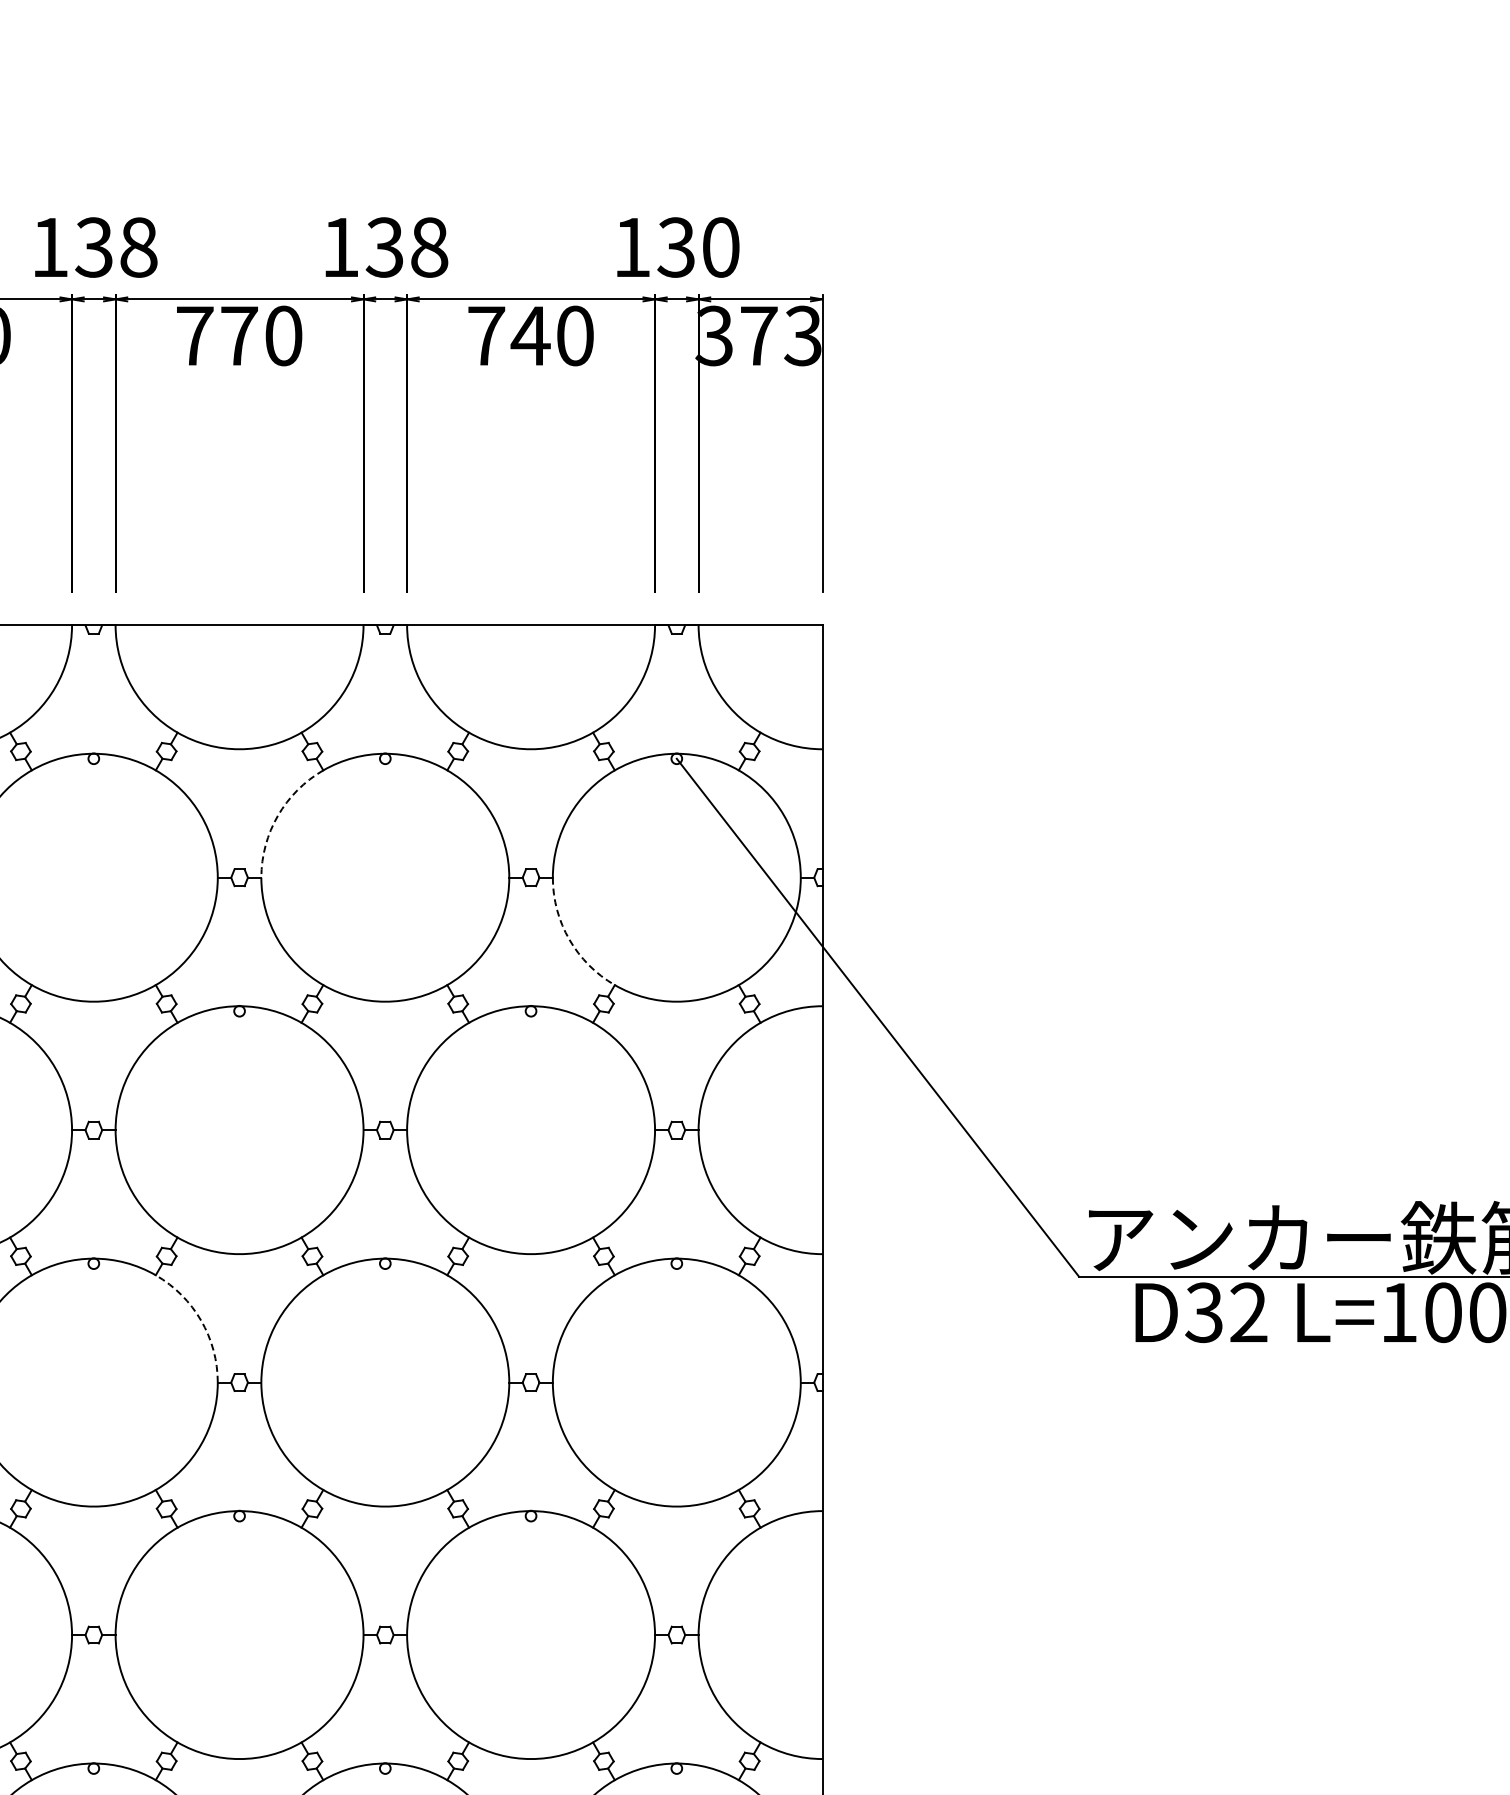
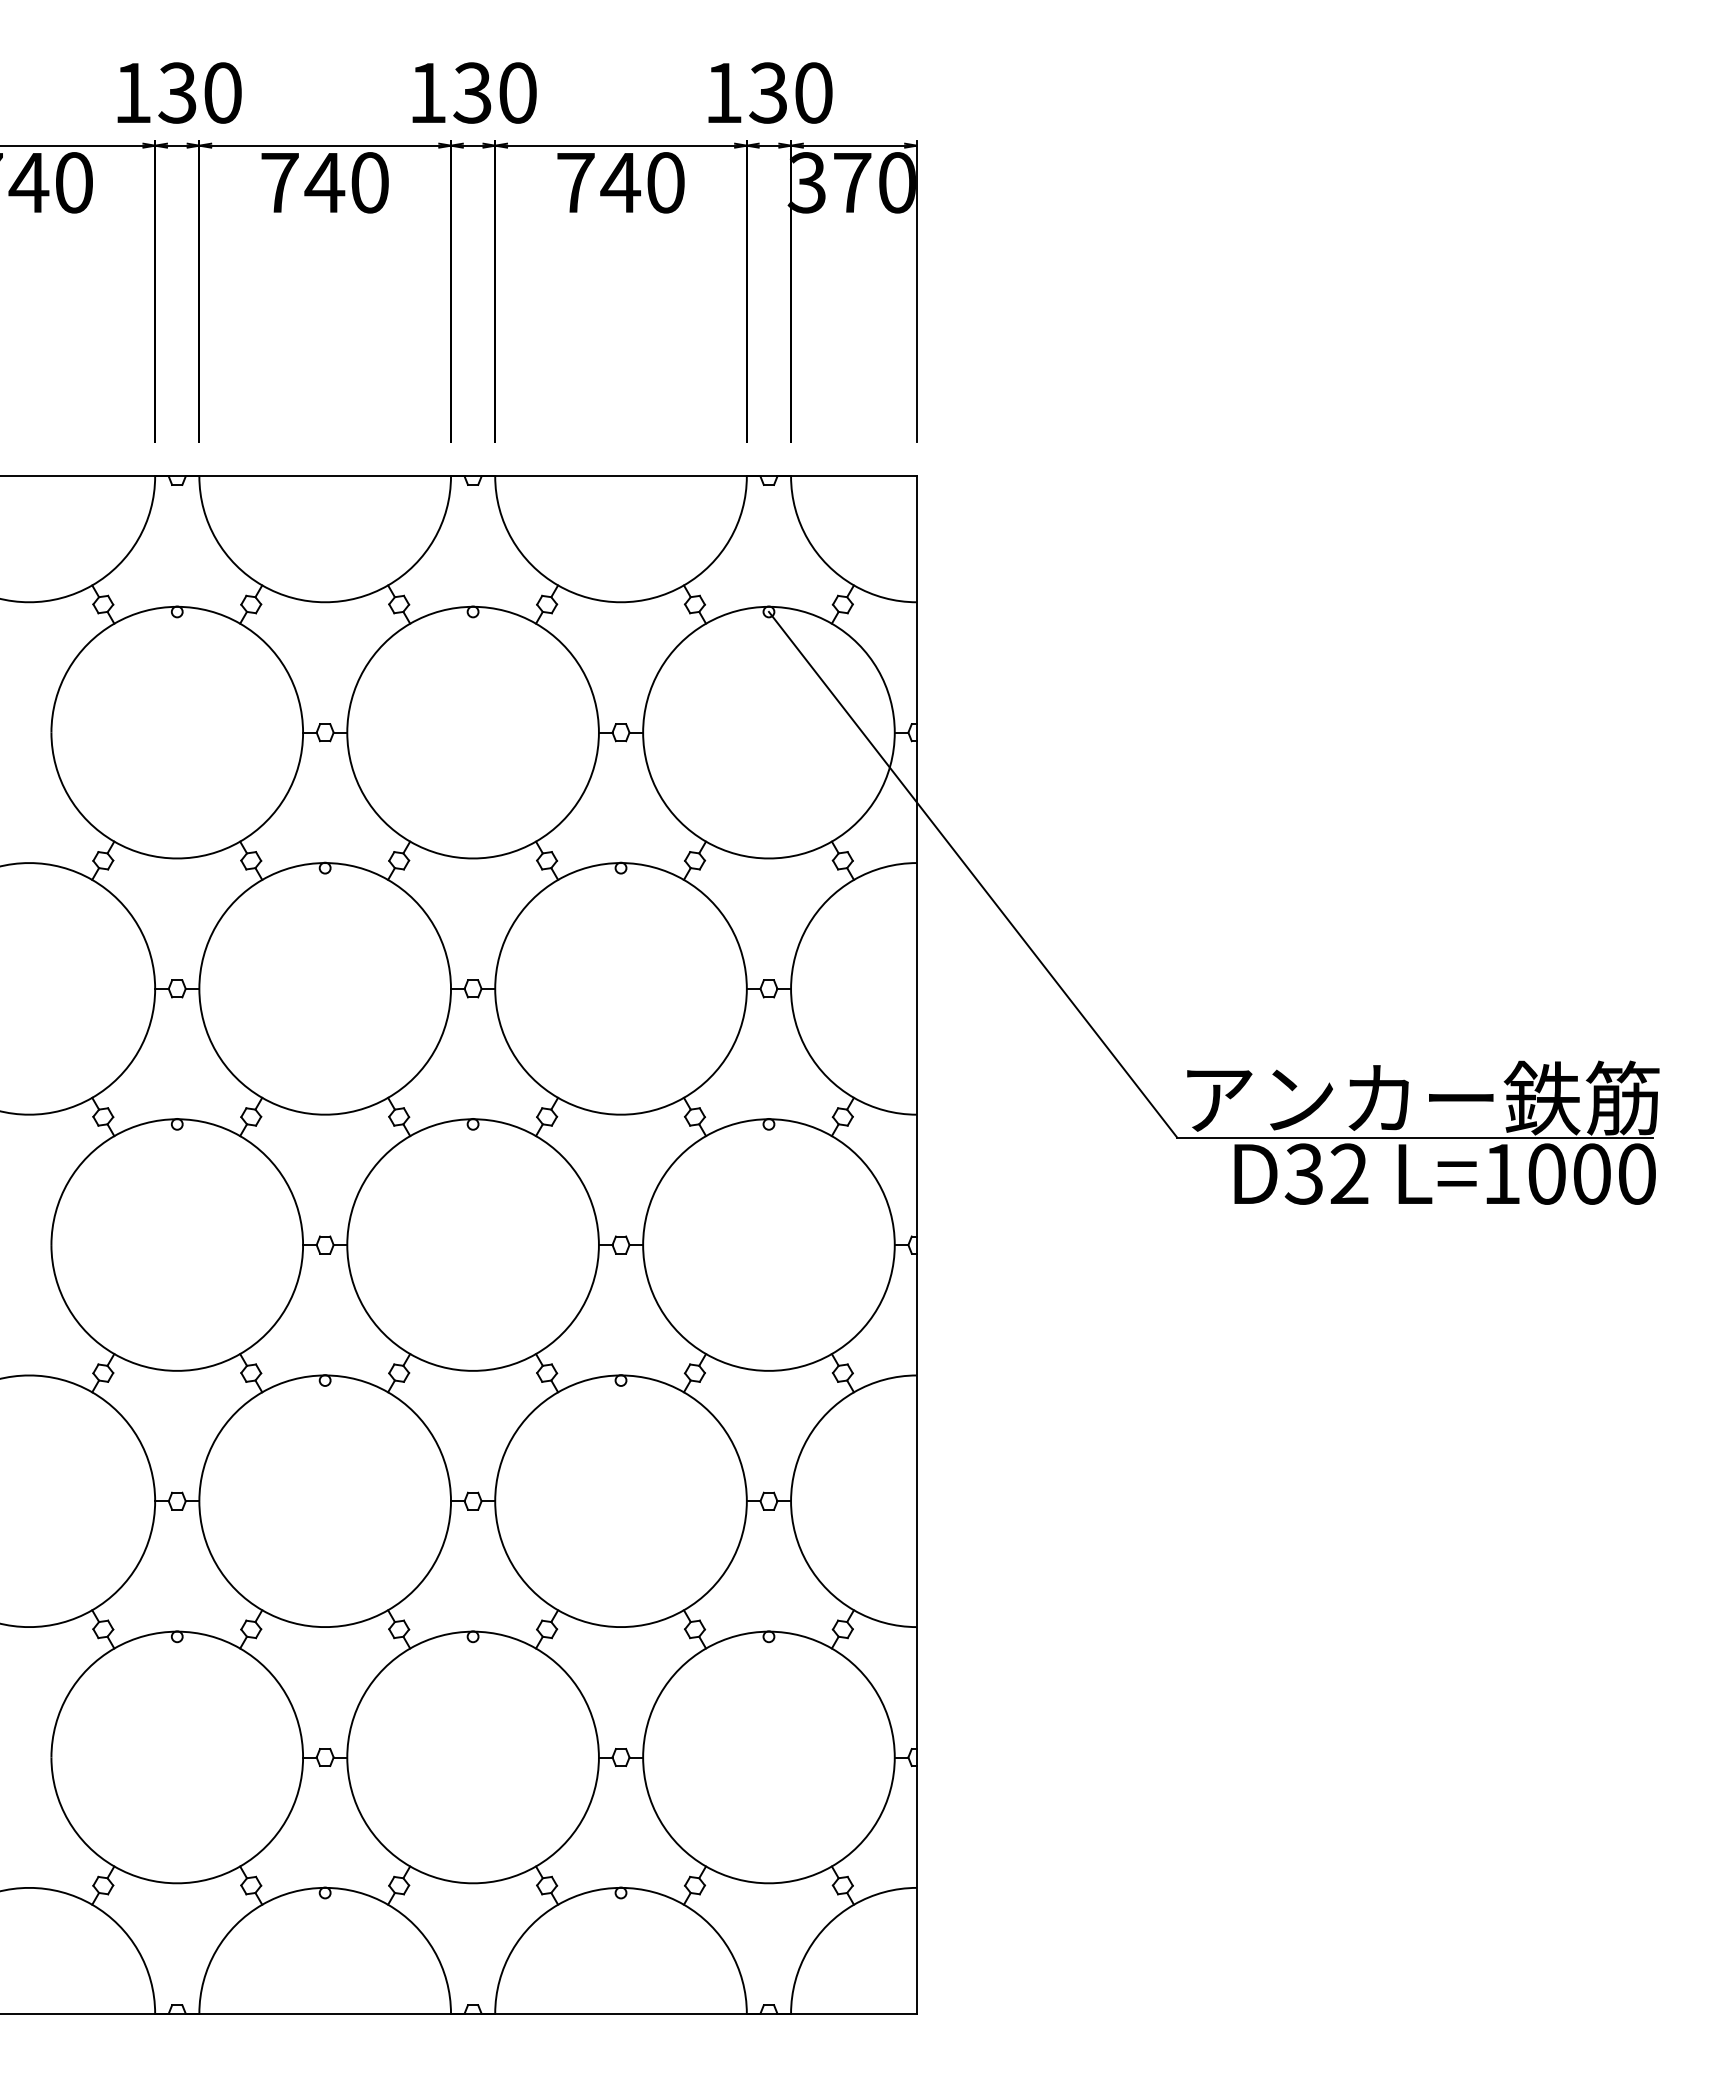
text: (138, 246) -> (222, 92), 138 -> 130
text: (429, 246) -> (517, 92), 138 -> 130
text: (238, 335) -> (324, 182), 770 -> 740
text: (802, 335) -> (896, 182), 373 -> 370
arc: (278, 815) -> (364, 669), dashed -> solid
arc: (568, 939) -> (659, 795), dashed -> solid
arc: (201, 1320) -> (286, 1182), dashed -> solid

